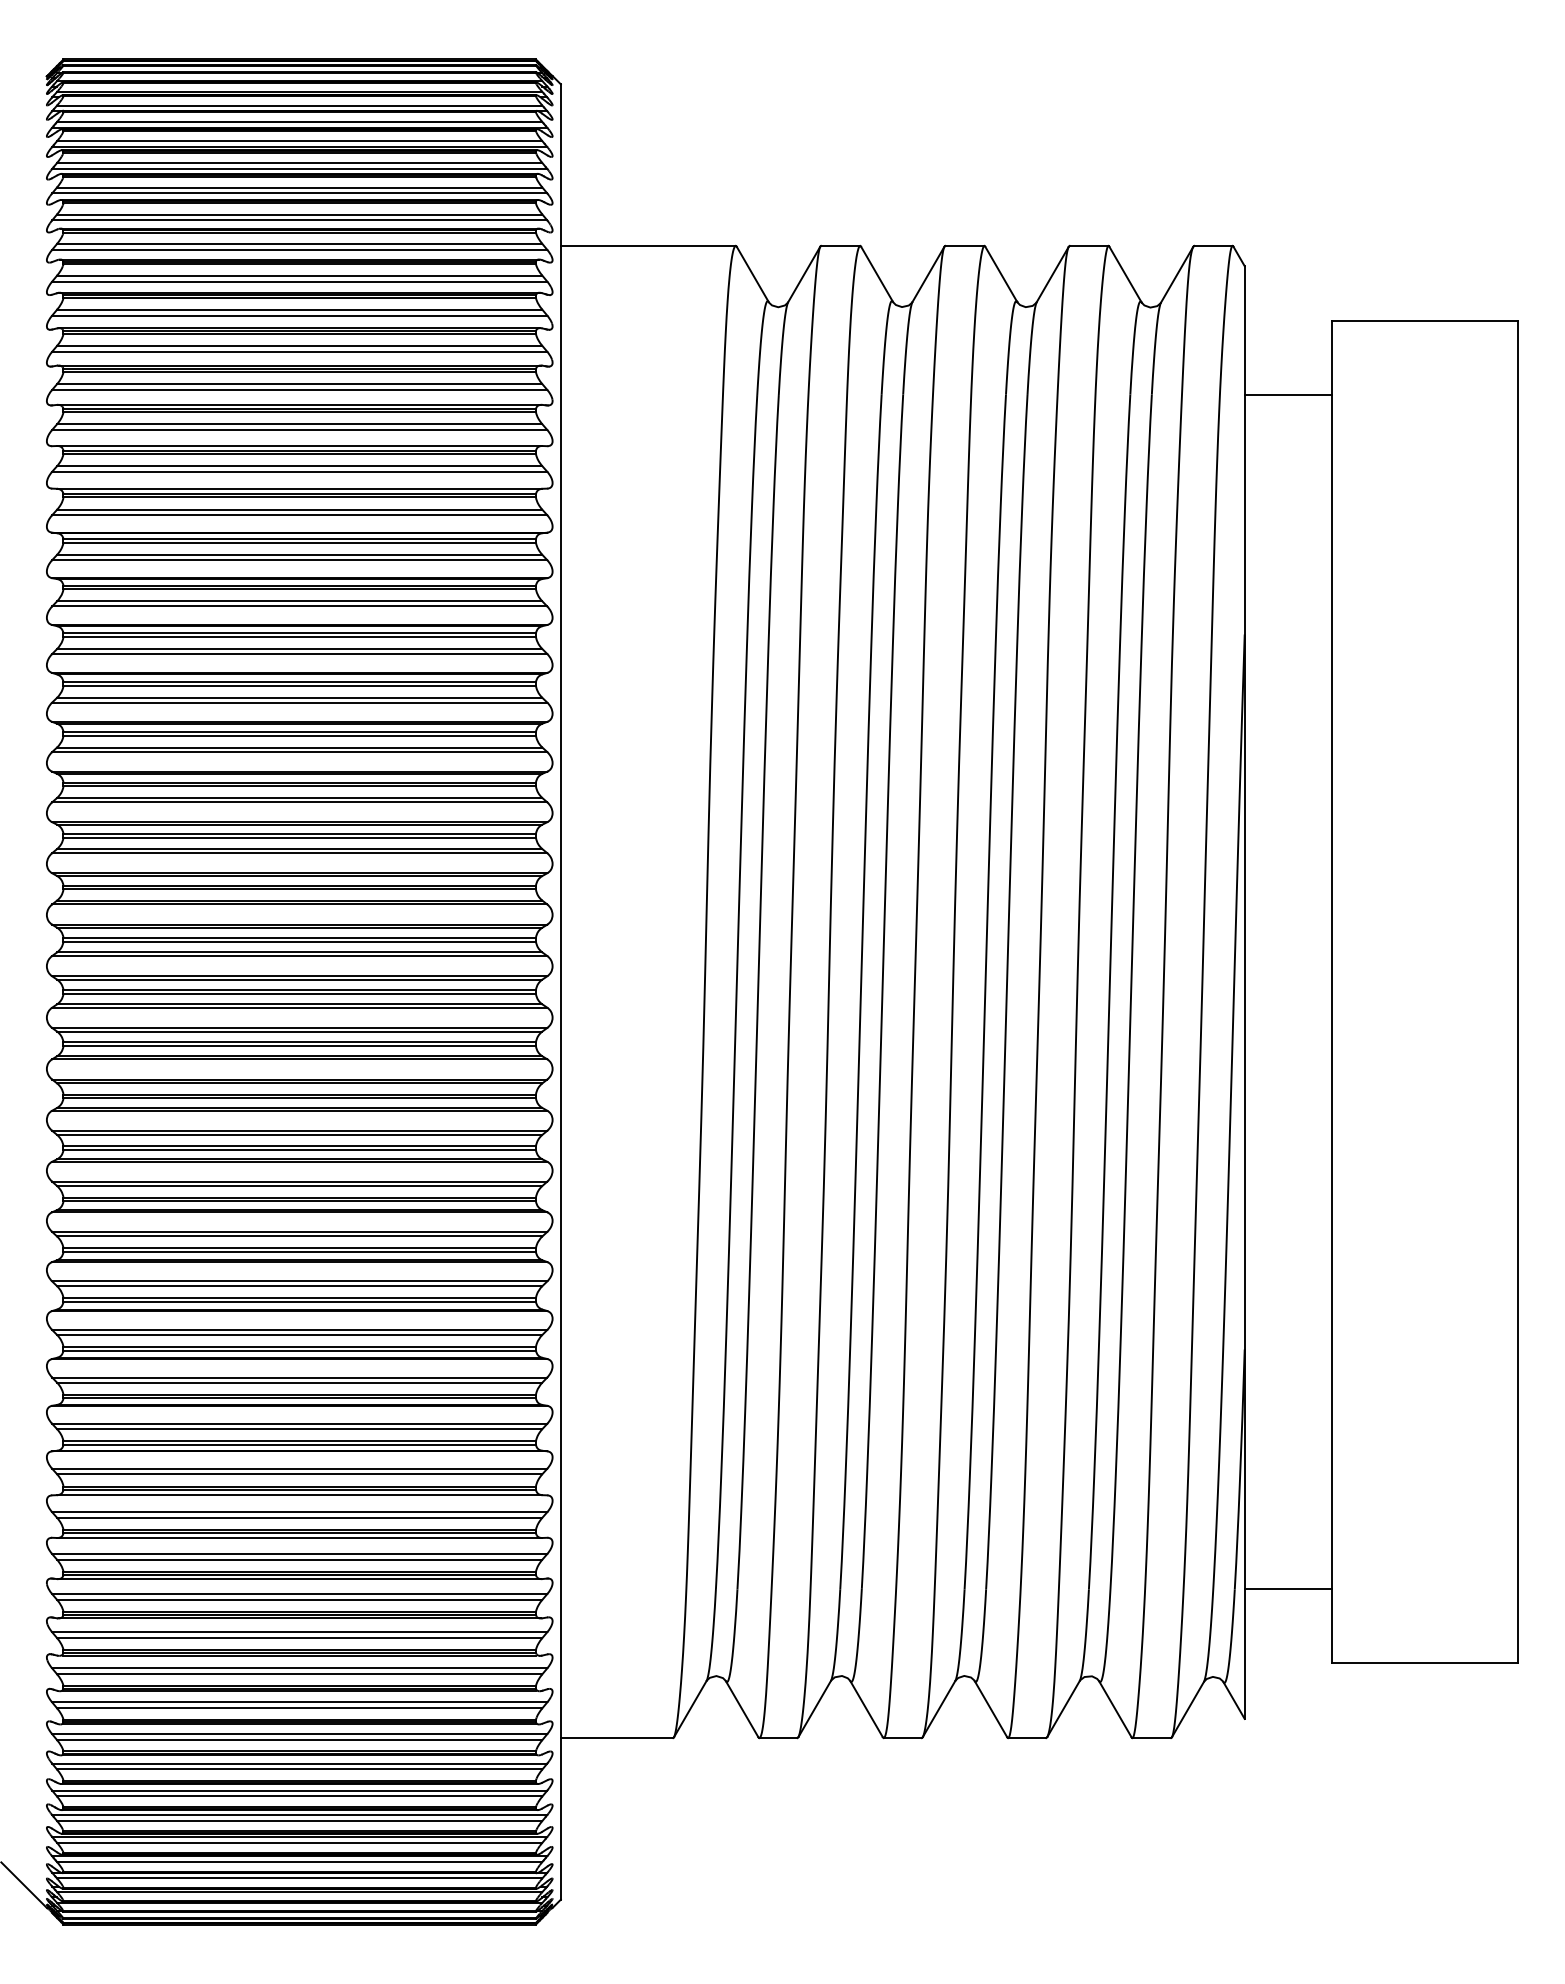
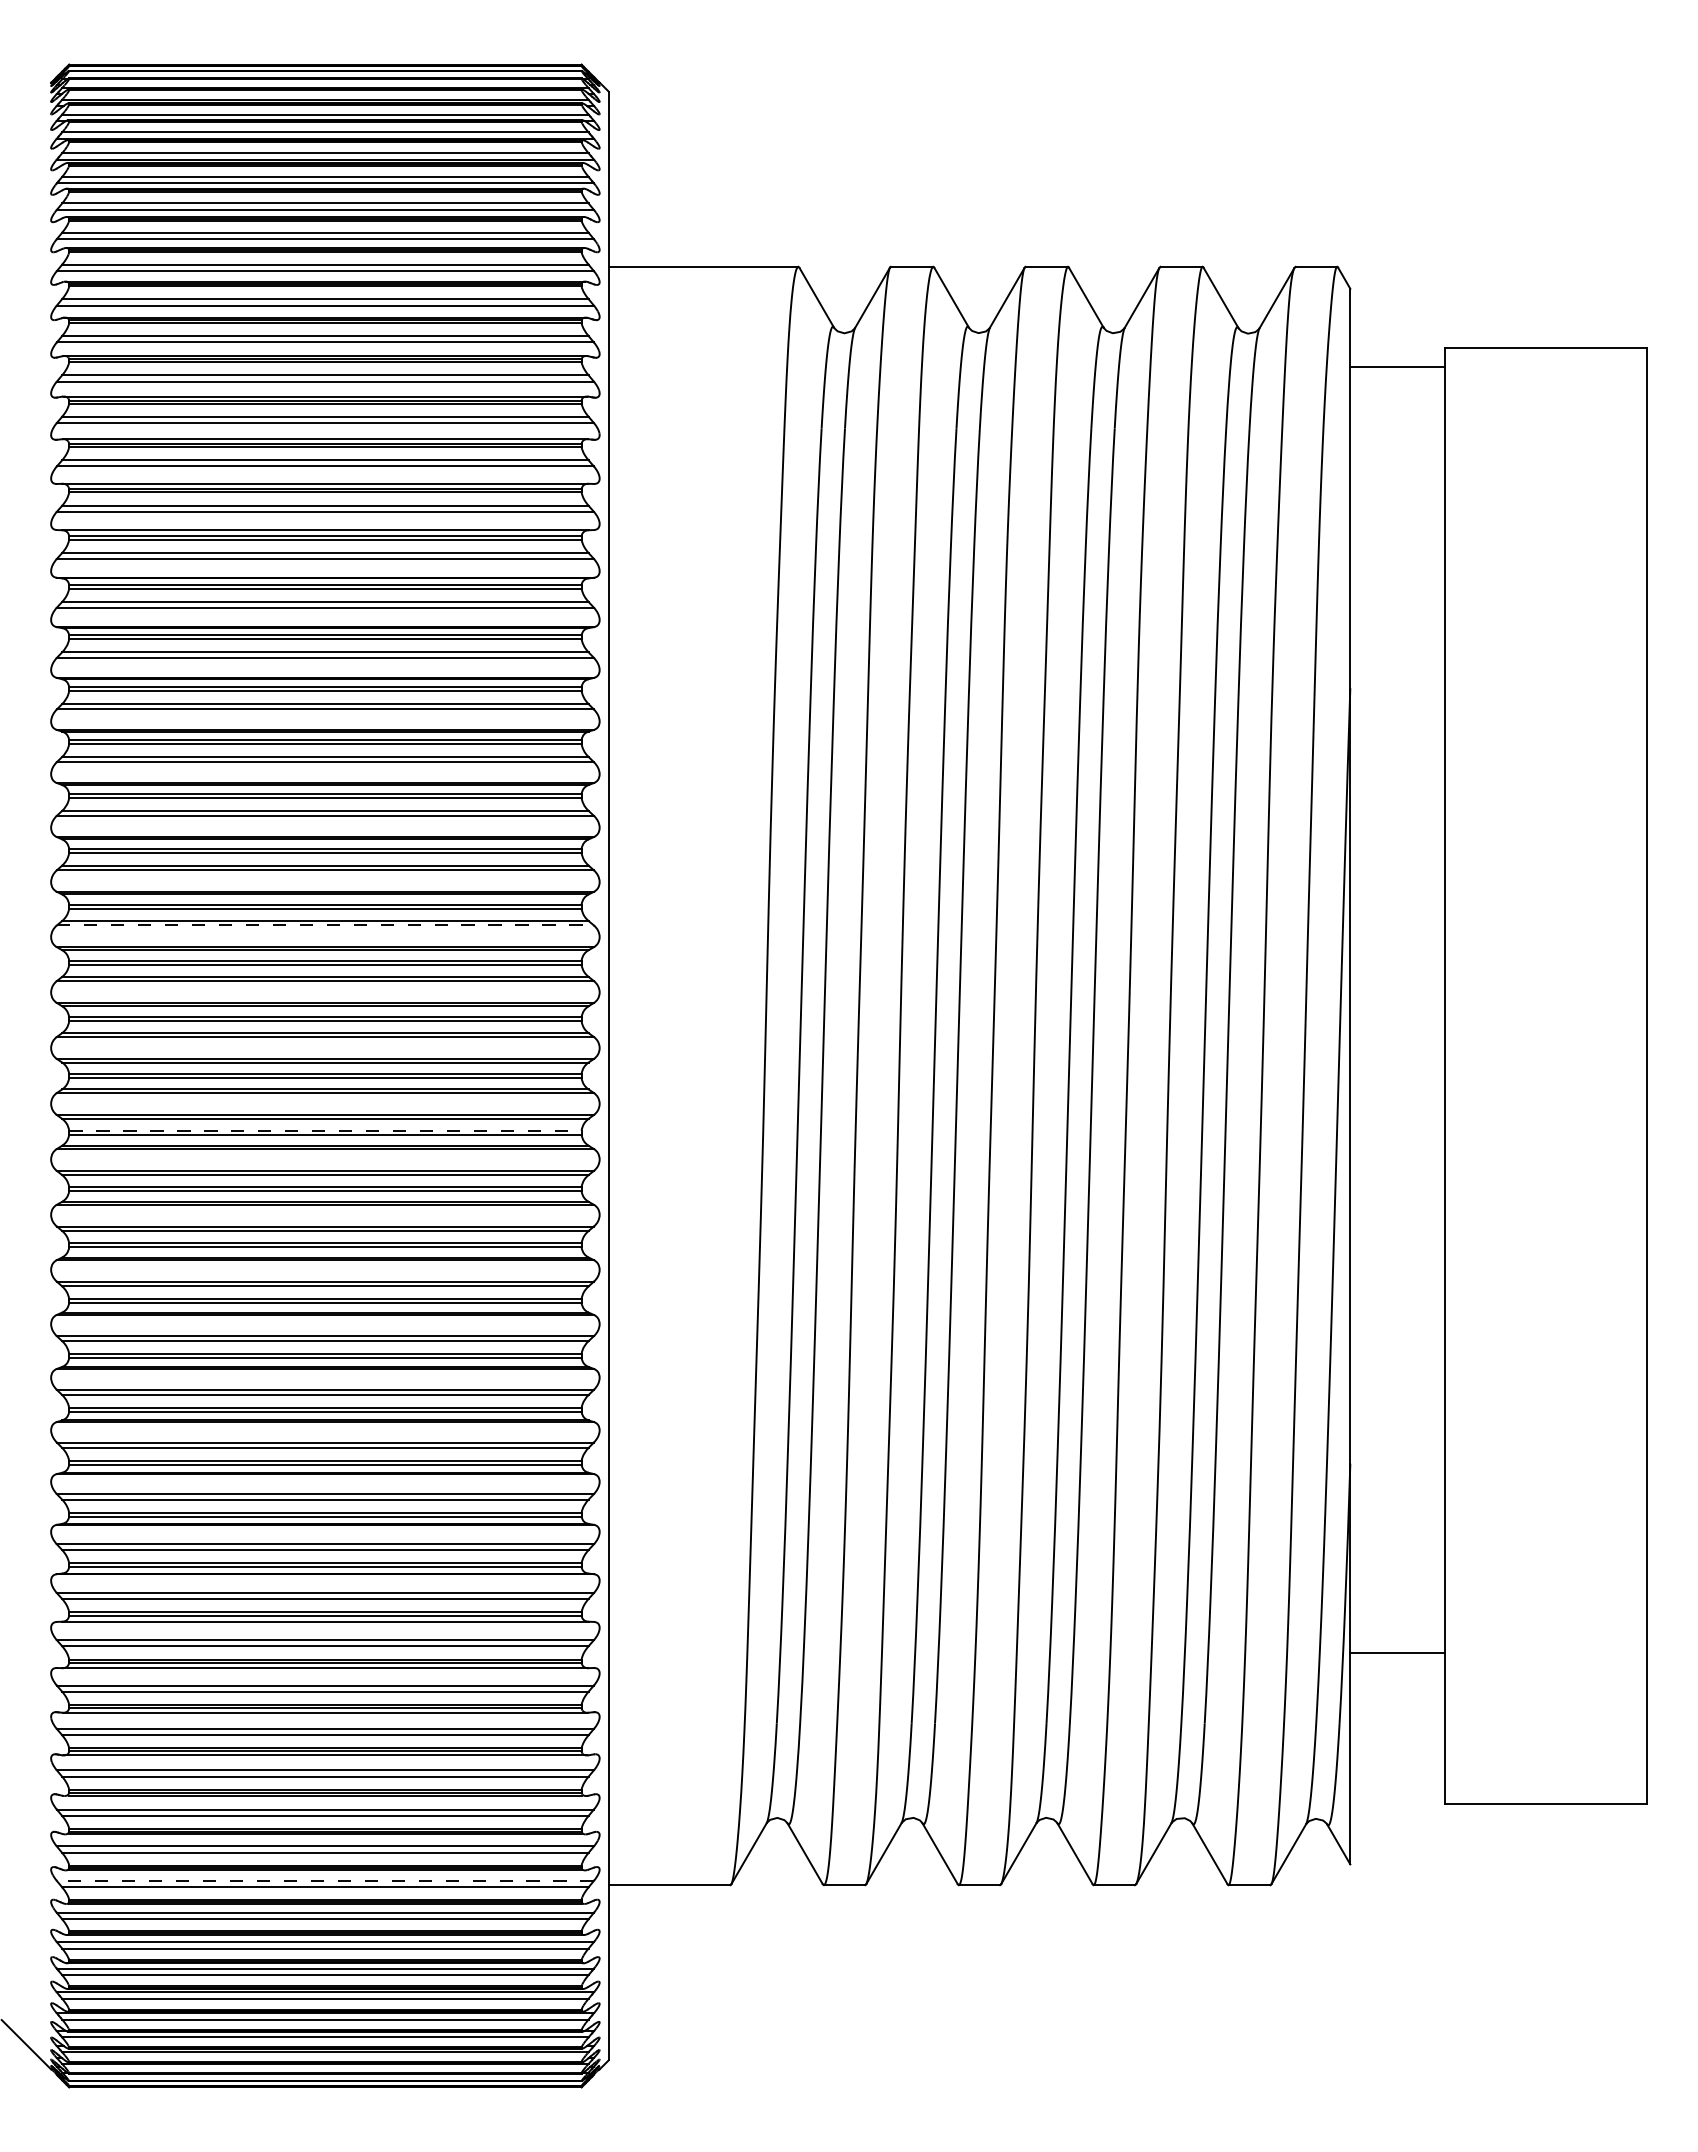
line: (1288, 395) -> (1397, 366), moved
line: (299, 853) -> (325, 925), solid -> dashed
line: (299, 1042) -> (325, 1130), solid -> dashed
line: (1288, 1588) -> (1397, 1653), moved
line: (299, 1733) -> (325, 1880), solid -> dashed

